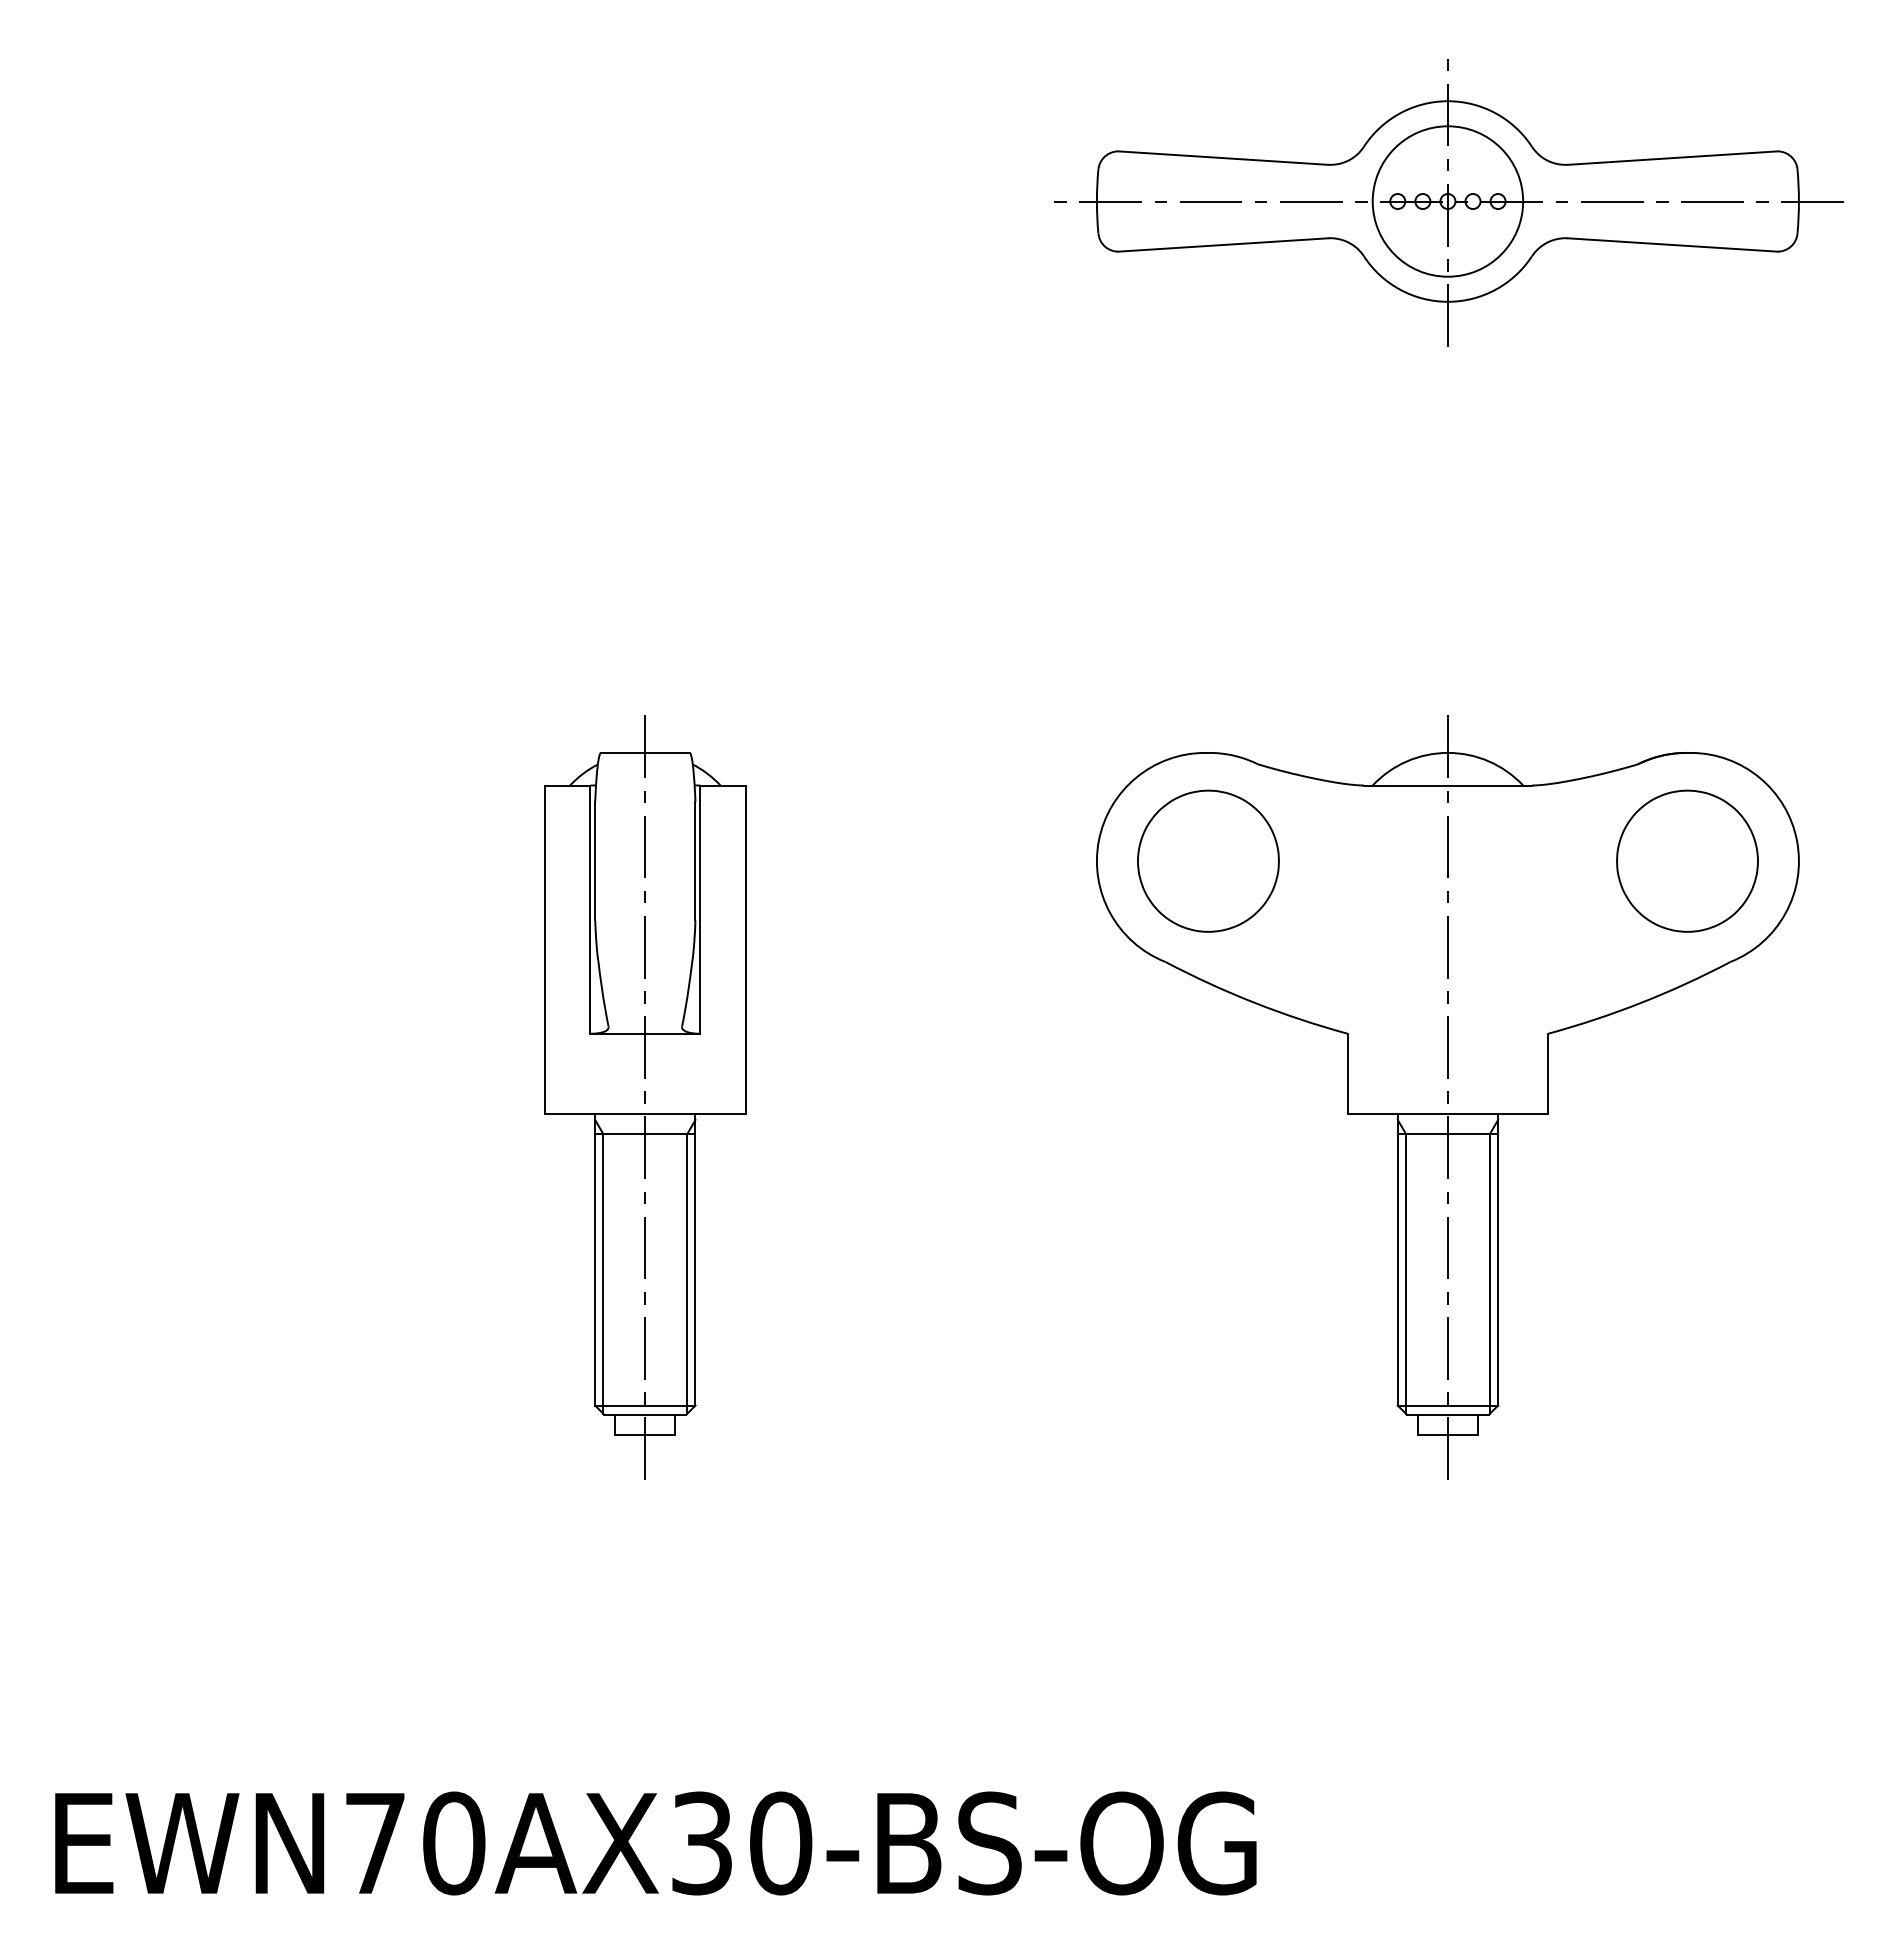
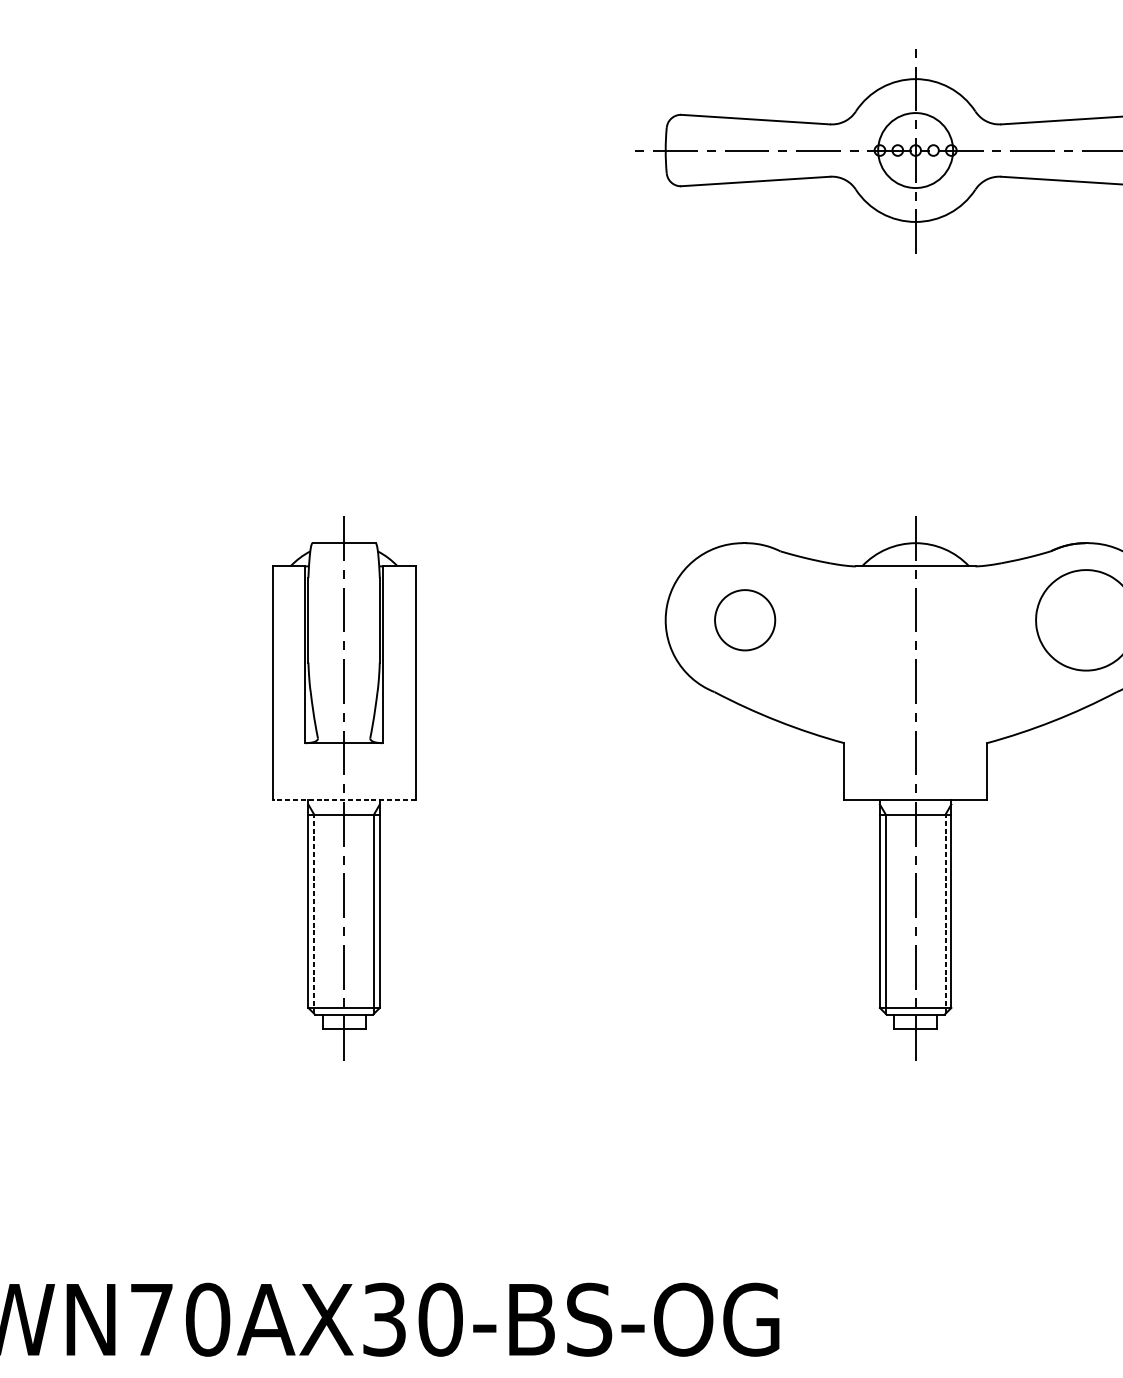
circle: (1447, 201) -> (915, 150), size x0.7
part: (1208, 860) -> (745, 619), size x0.6
line: (644, 1113) -> (343, 799), solid -> dashed
line: (603, 1273) -> (314, 913), solid -> dashed
line: (1489, 1273) -> (945, 913), solid -> dashed

